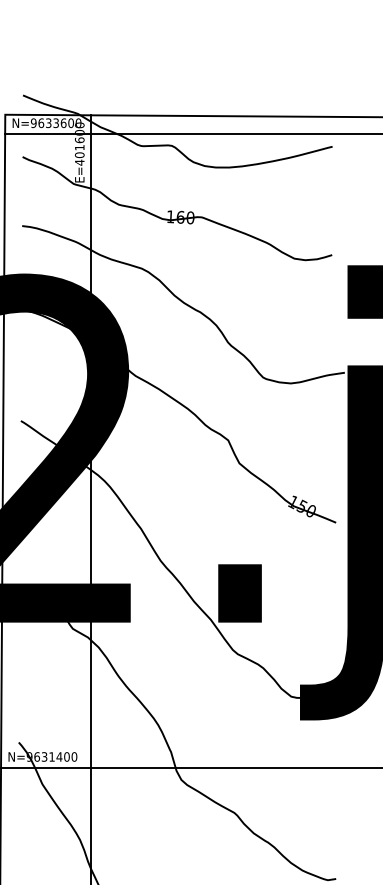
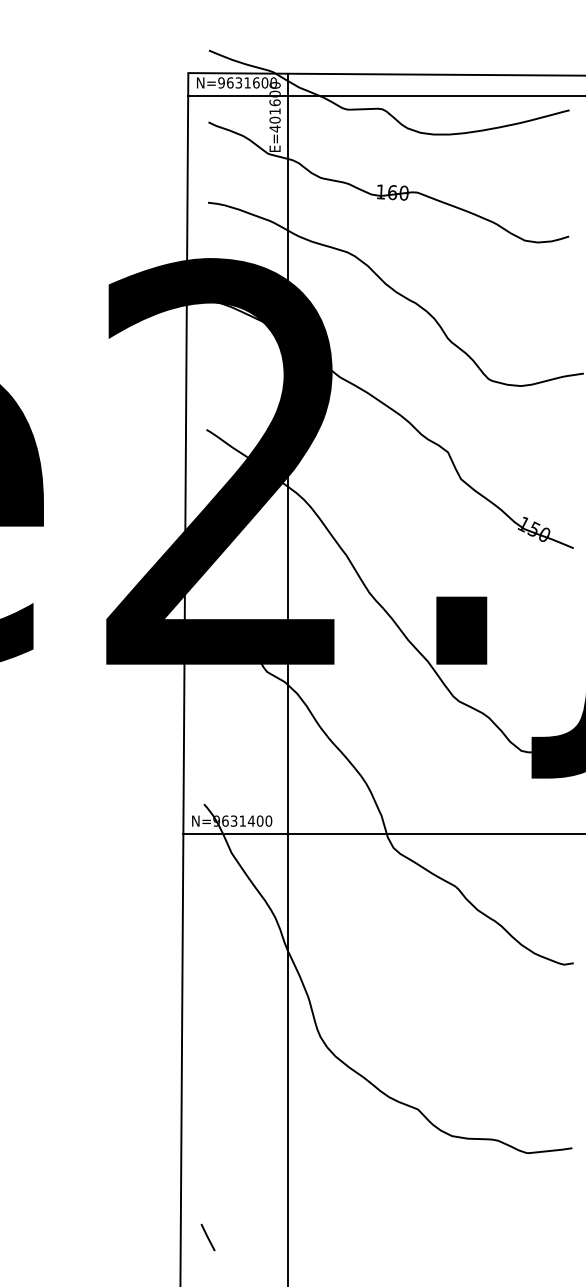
text: (56, 122) -> (247, 82), N=9633600 -> N=9631600

